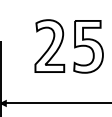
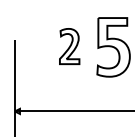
part: (49, 46) -> (69, 46), size x0.6

